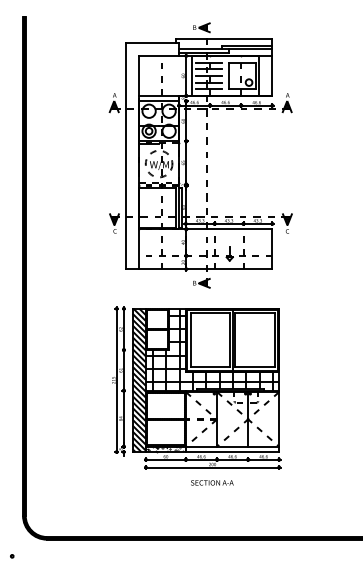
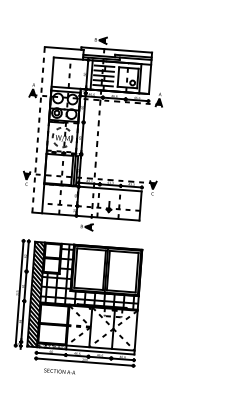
line: (125, 155) -> (38, 129), solid -> dashed
text: (212, 482) -> (59, 371), moved

